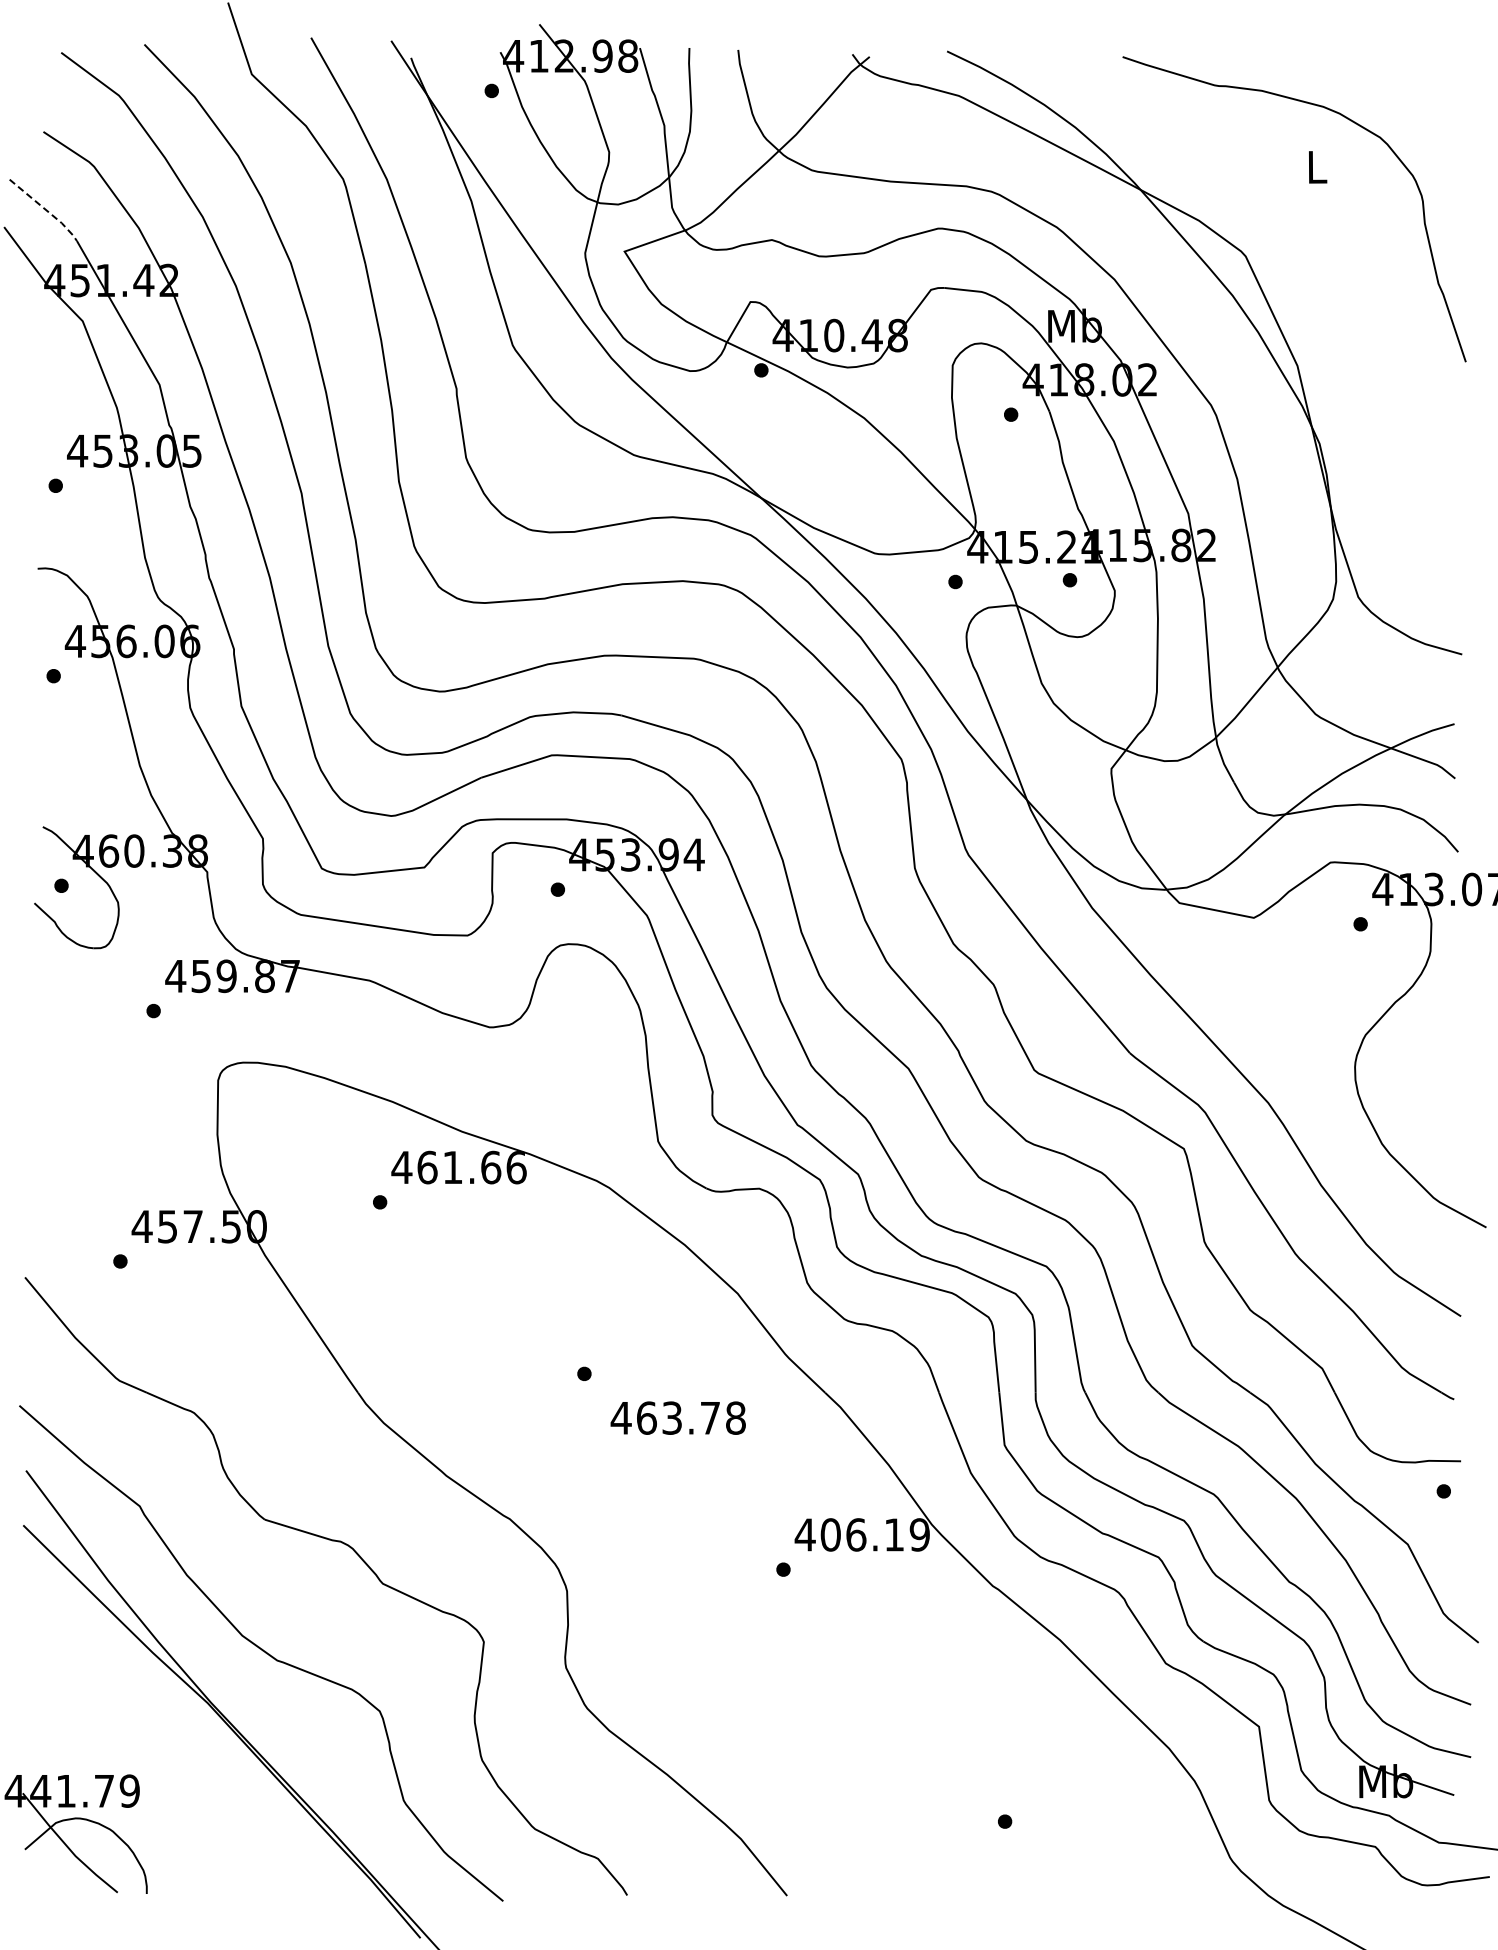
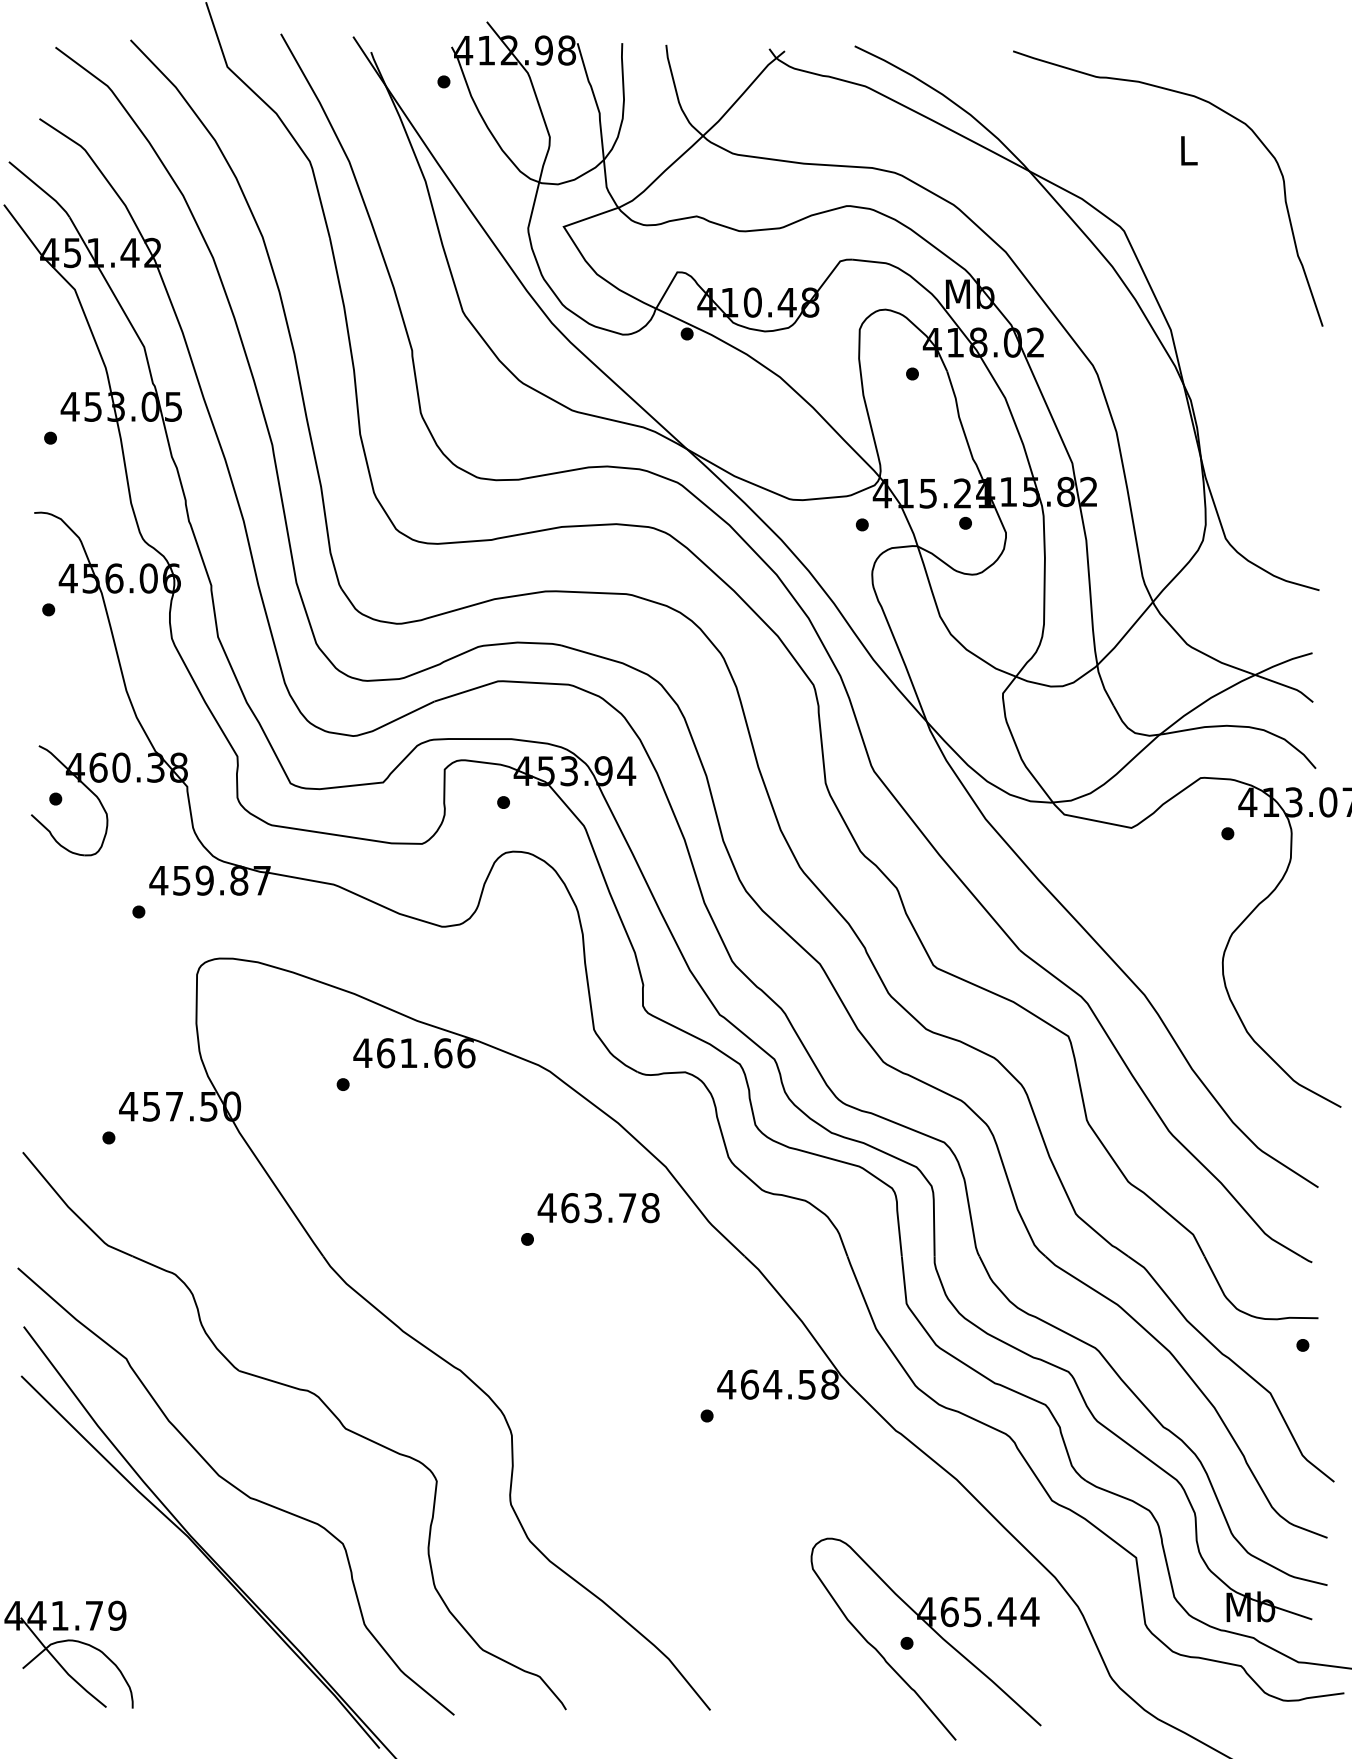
line: (45, 209) -> (41, 188), dashed -> solid
text: (677, 1417) -> (597, 1207), moved
text: (874, 1534) -> (789, 1384), 406.19 -> 464.58
part: (1034, 1808) -> (933, 1631), added

